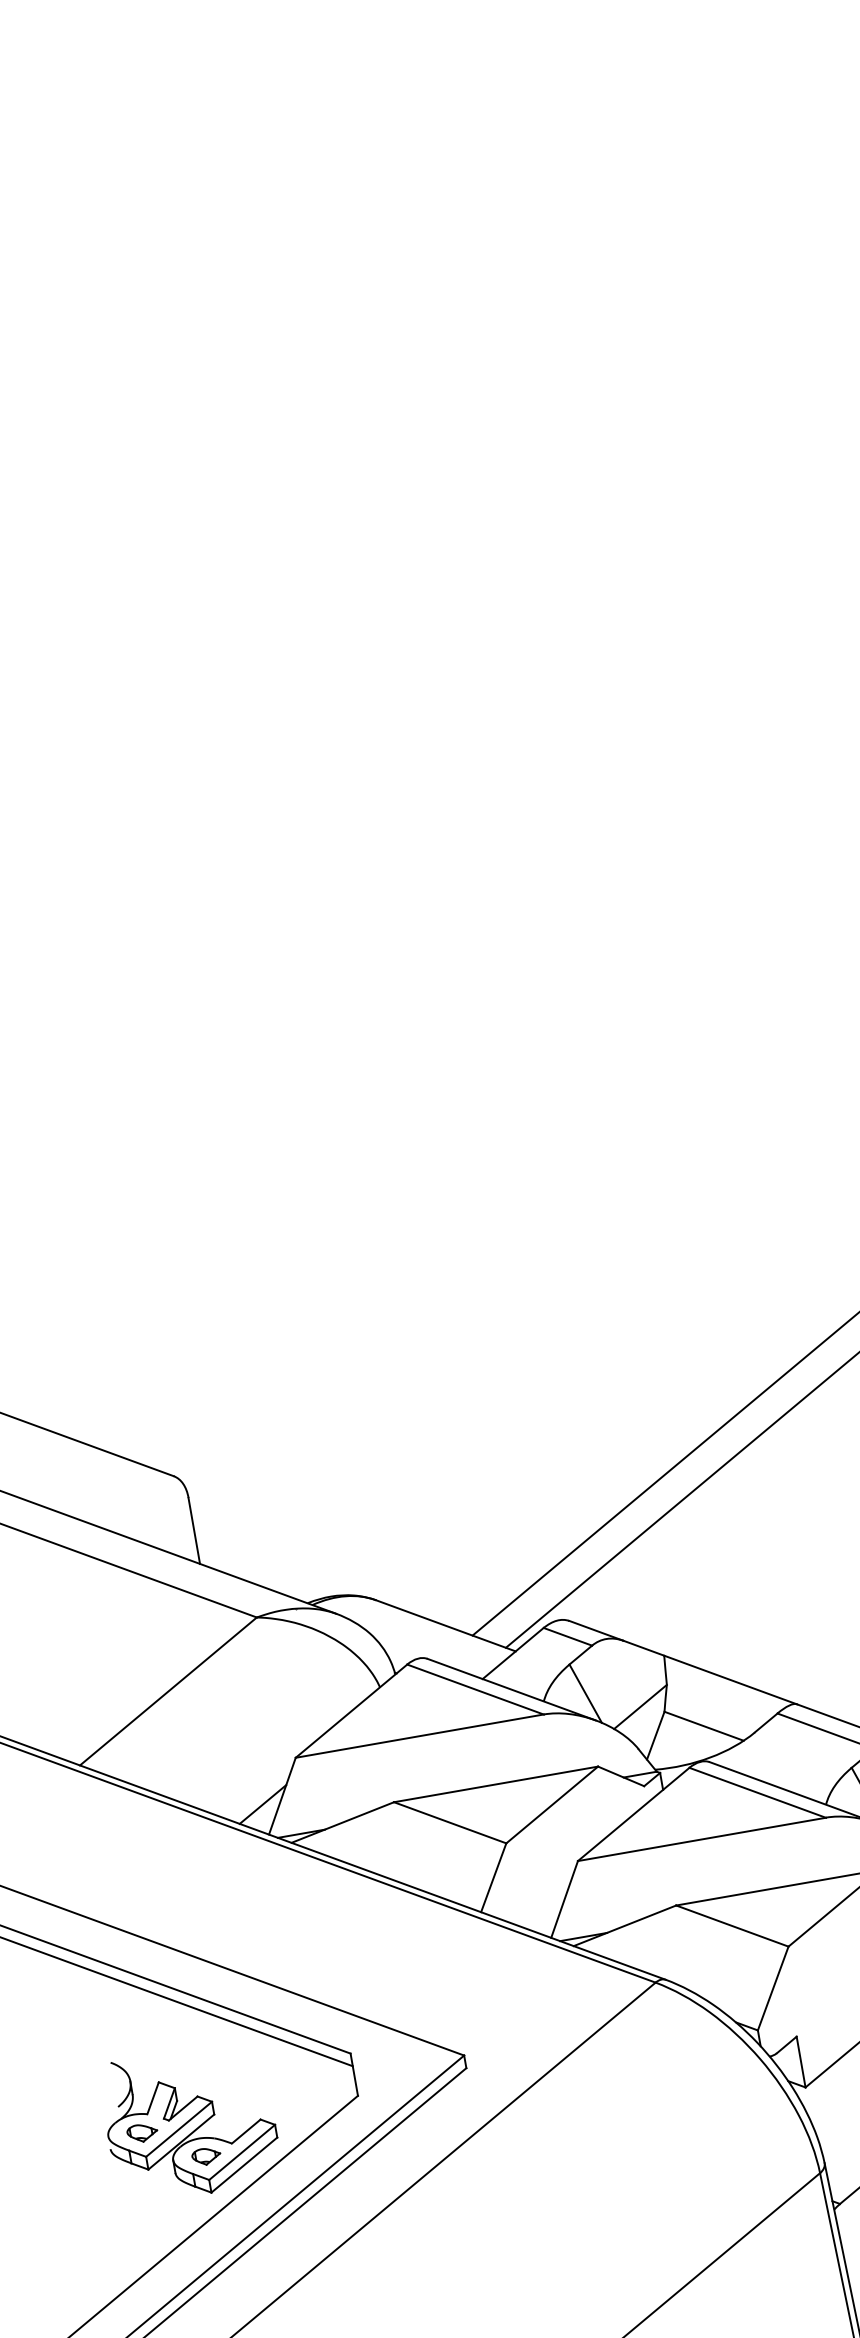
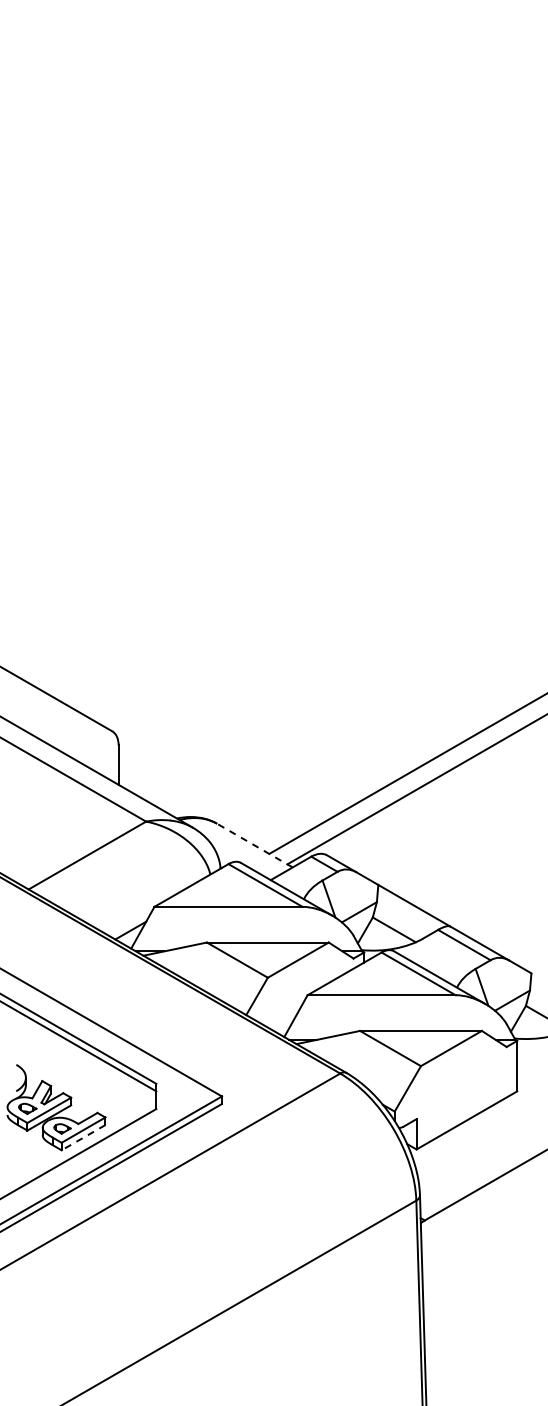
line: (445, 1625) -> (254, 845), solid -> dashed
line: (244, 2164) -> (83, 1137), solid -> dashed

